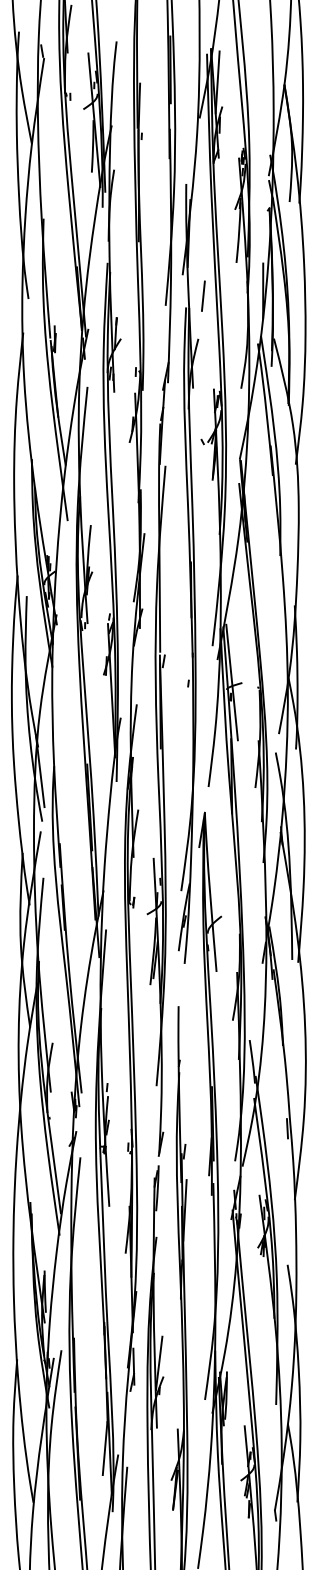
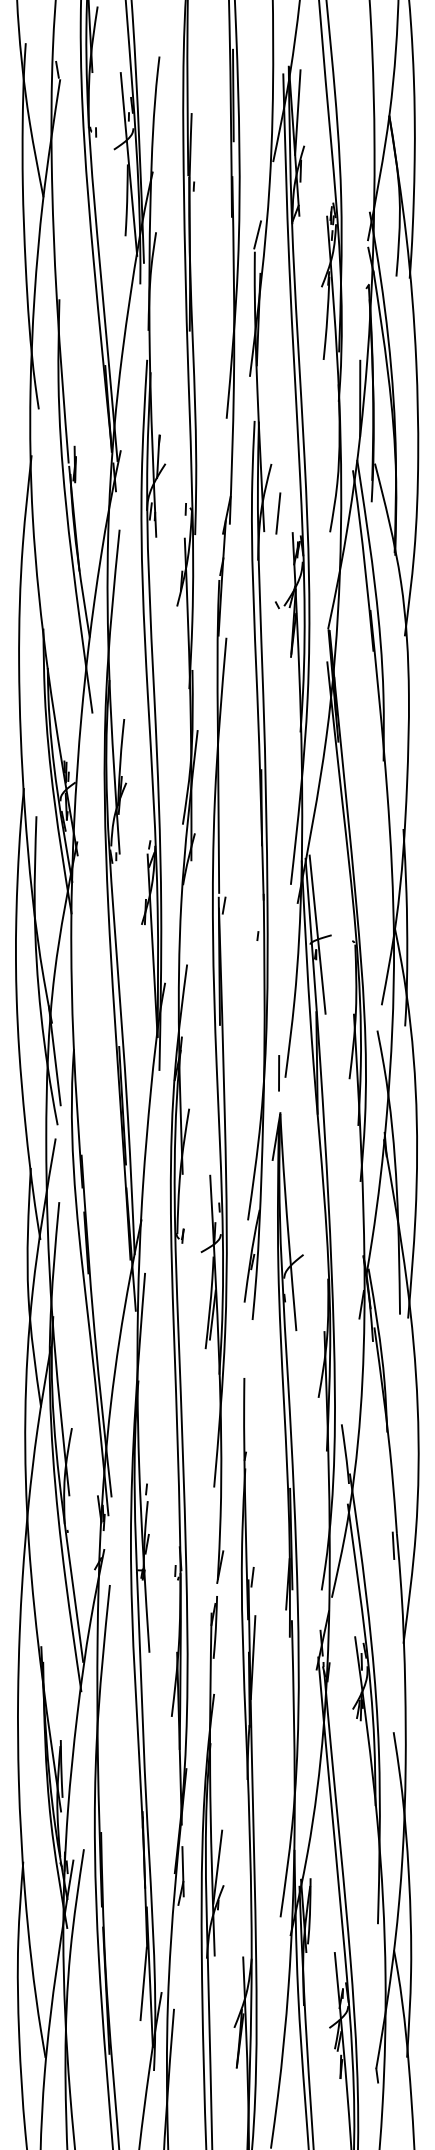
line: (188, 171) -> (257, 234), added
line: (203, 296) -> (278, 513), moved
line: (204, 783) -> (279, 1073), added

